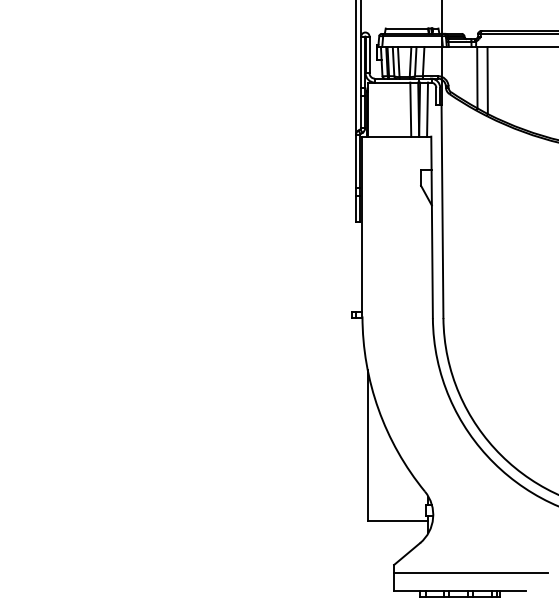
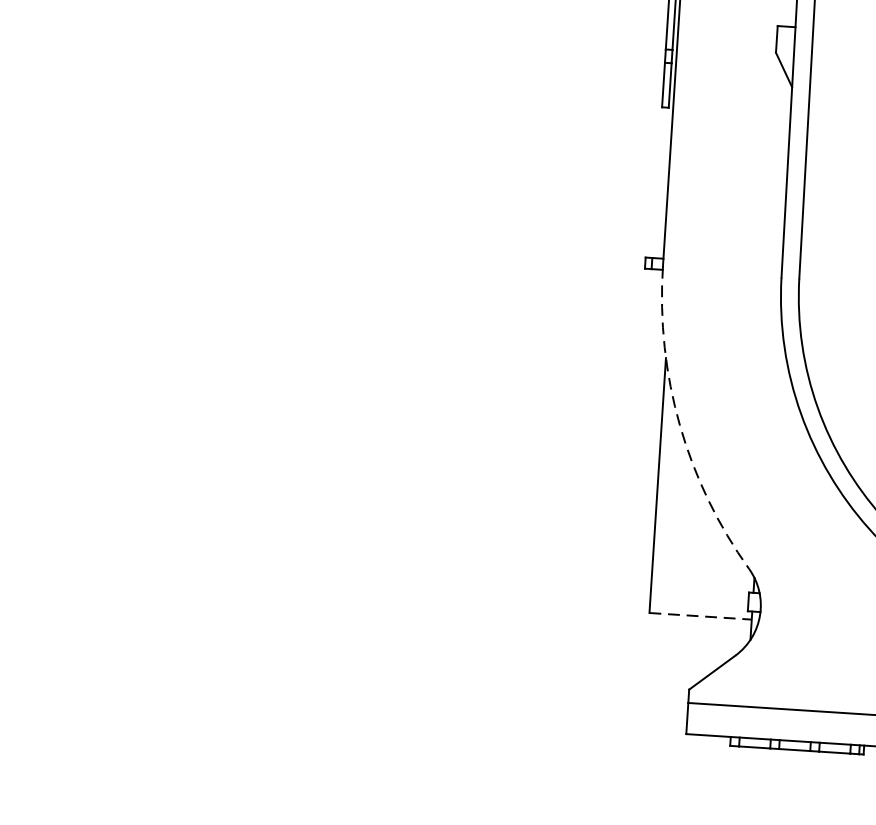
arc: (378, 409) -> (679, 425), solid -> dashed
line: (398, 521) -> (701, 616), solid -> dashed

